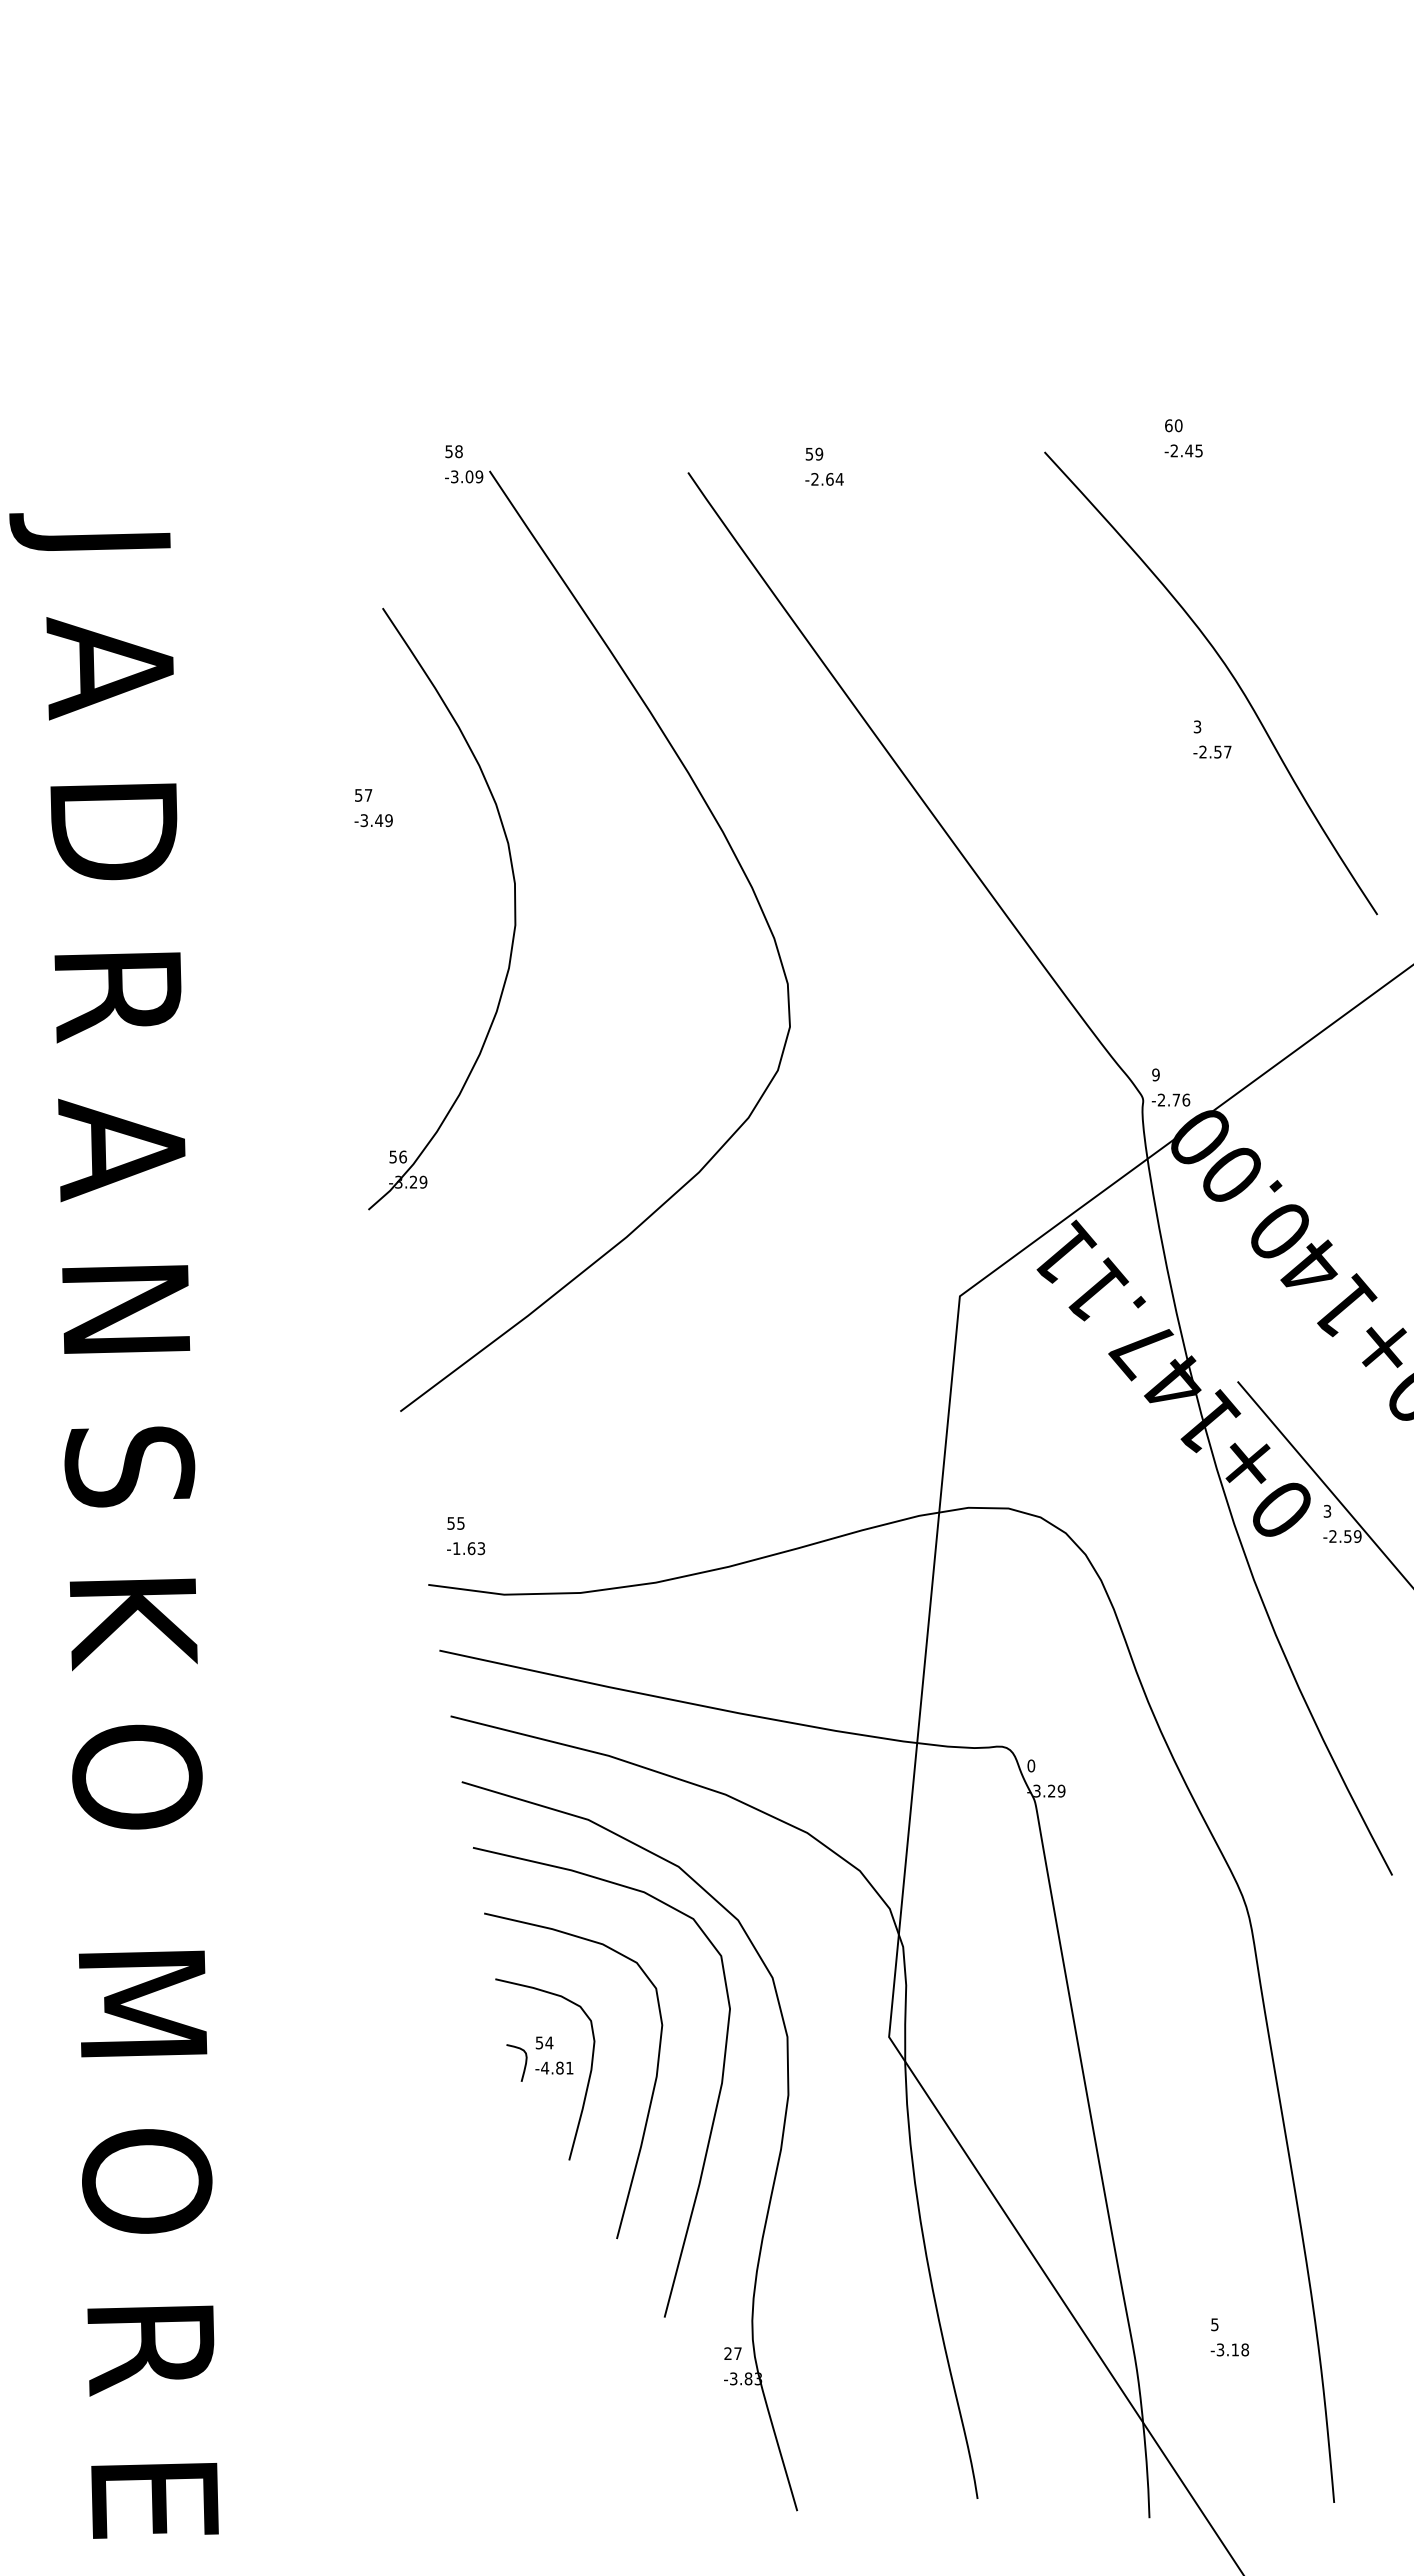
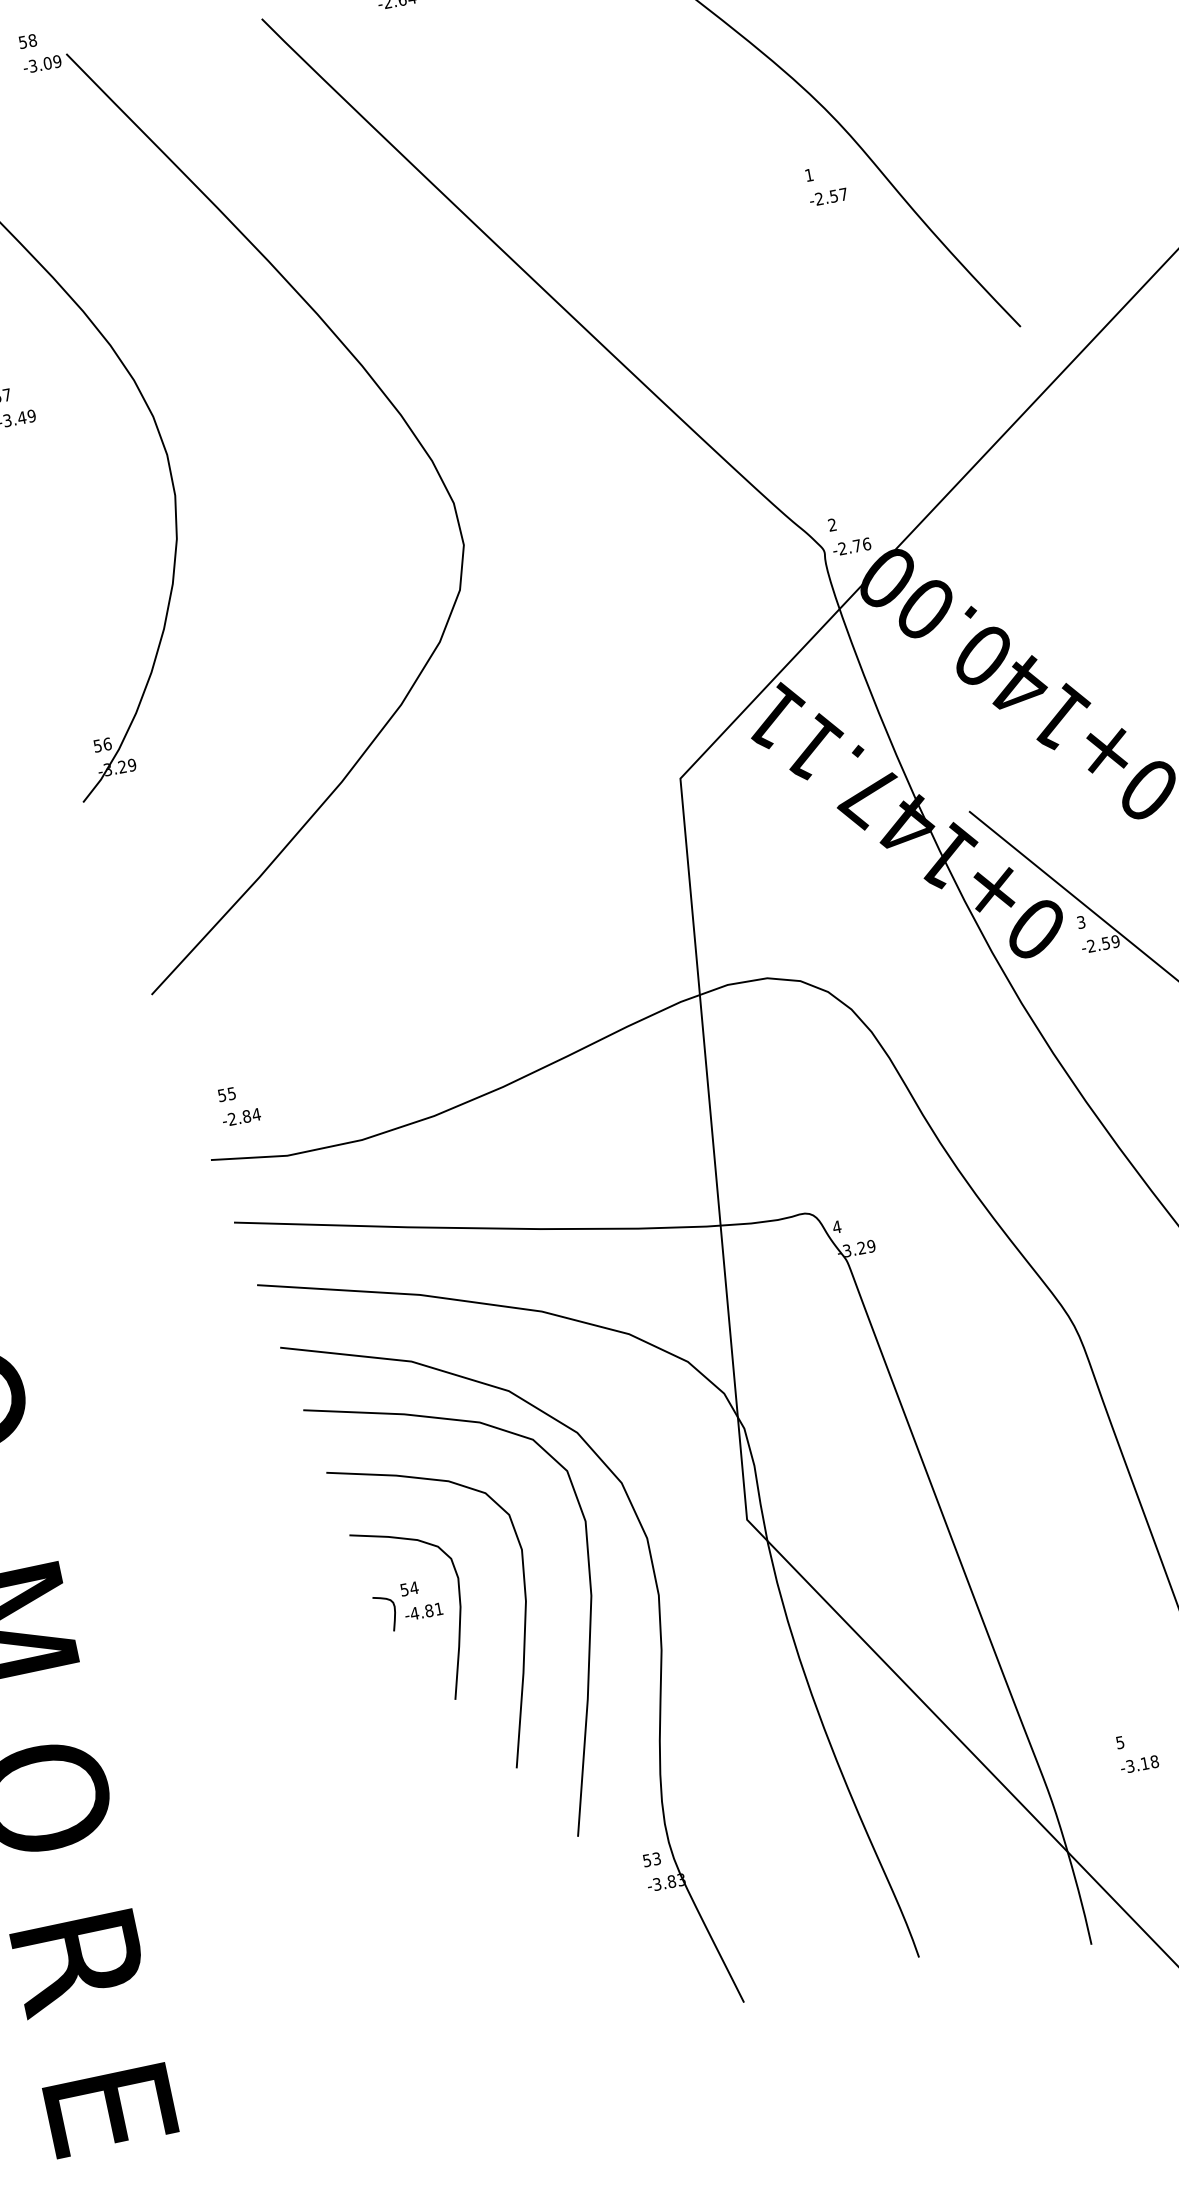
text: (1197, 726) -> (809, 174), 3 -> 1
text: (1155, 1074) -> (831, 524), 9 -> 2
text: (469, 1548) -> (244, 1116), -1.63 -> -2.84
text: (1031, 1765) -> (837, 1226), 0 -> 4
text: (732, 2353) -> (651, 1859), 27 -> 53

